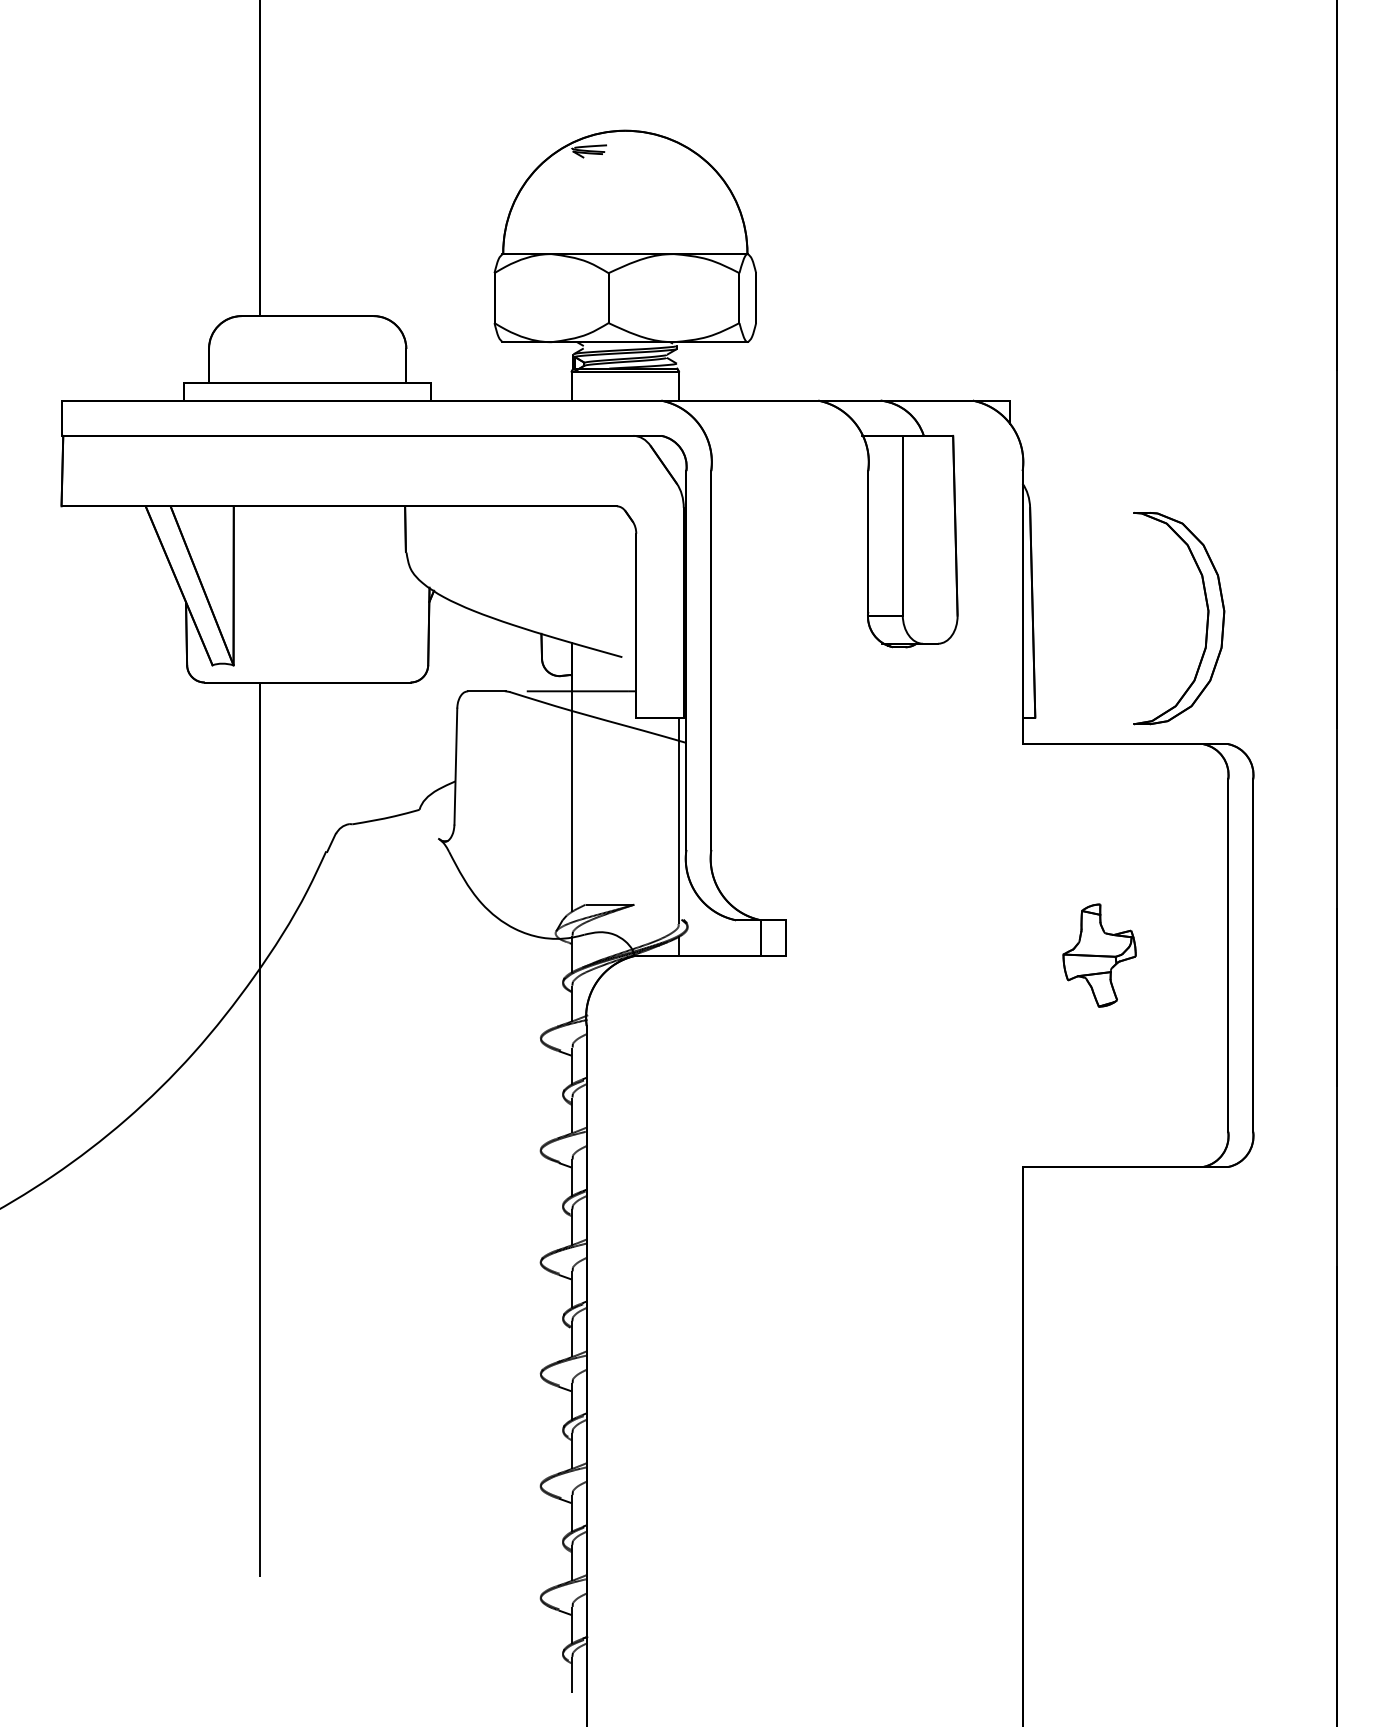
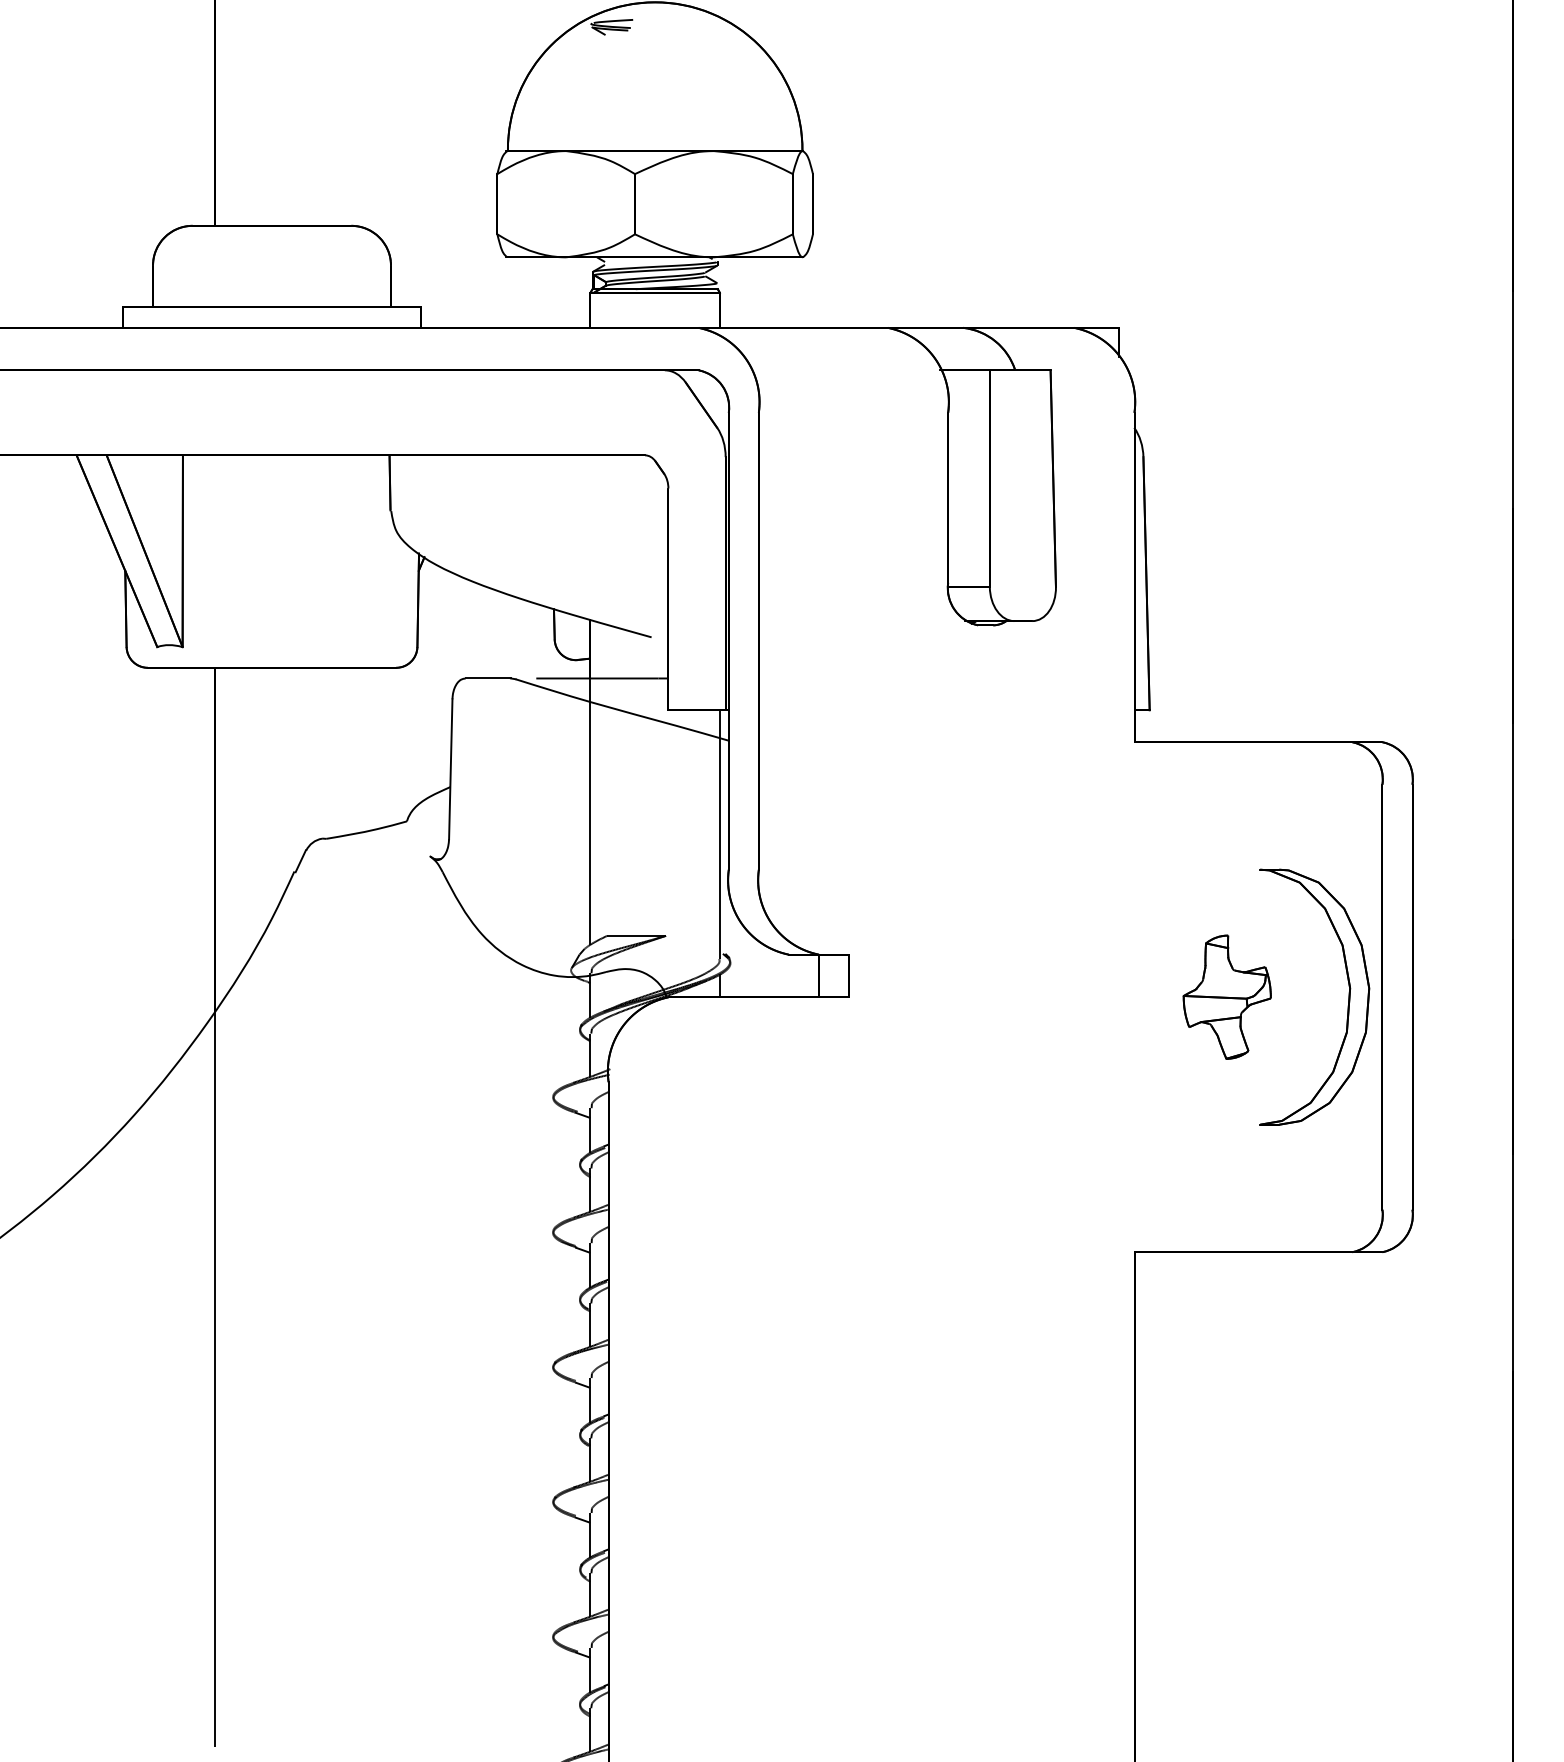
part: (1206, 619) -> (1347, 998), moved

